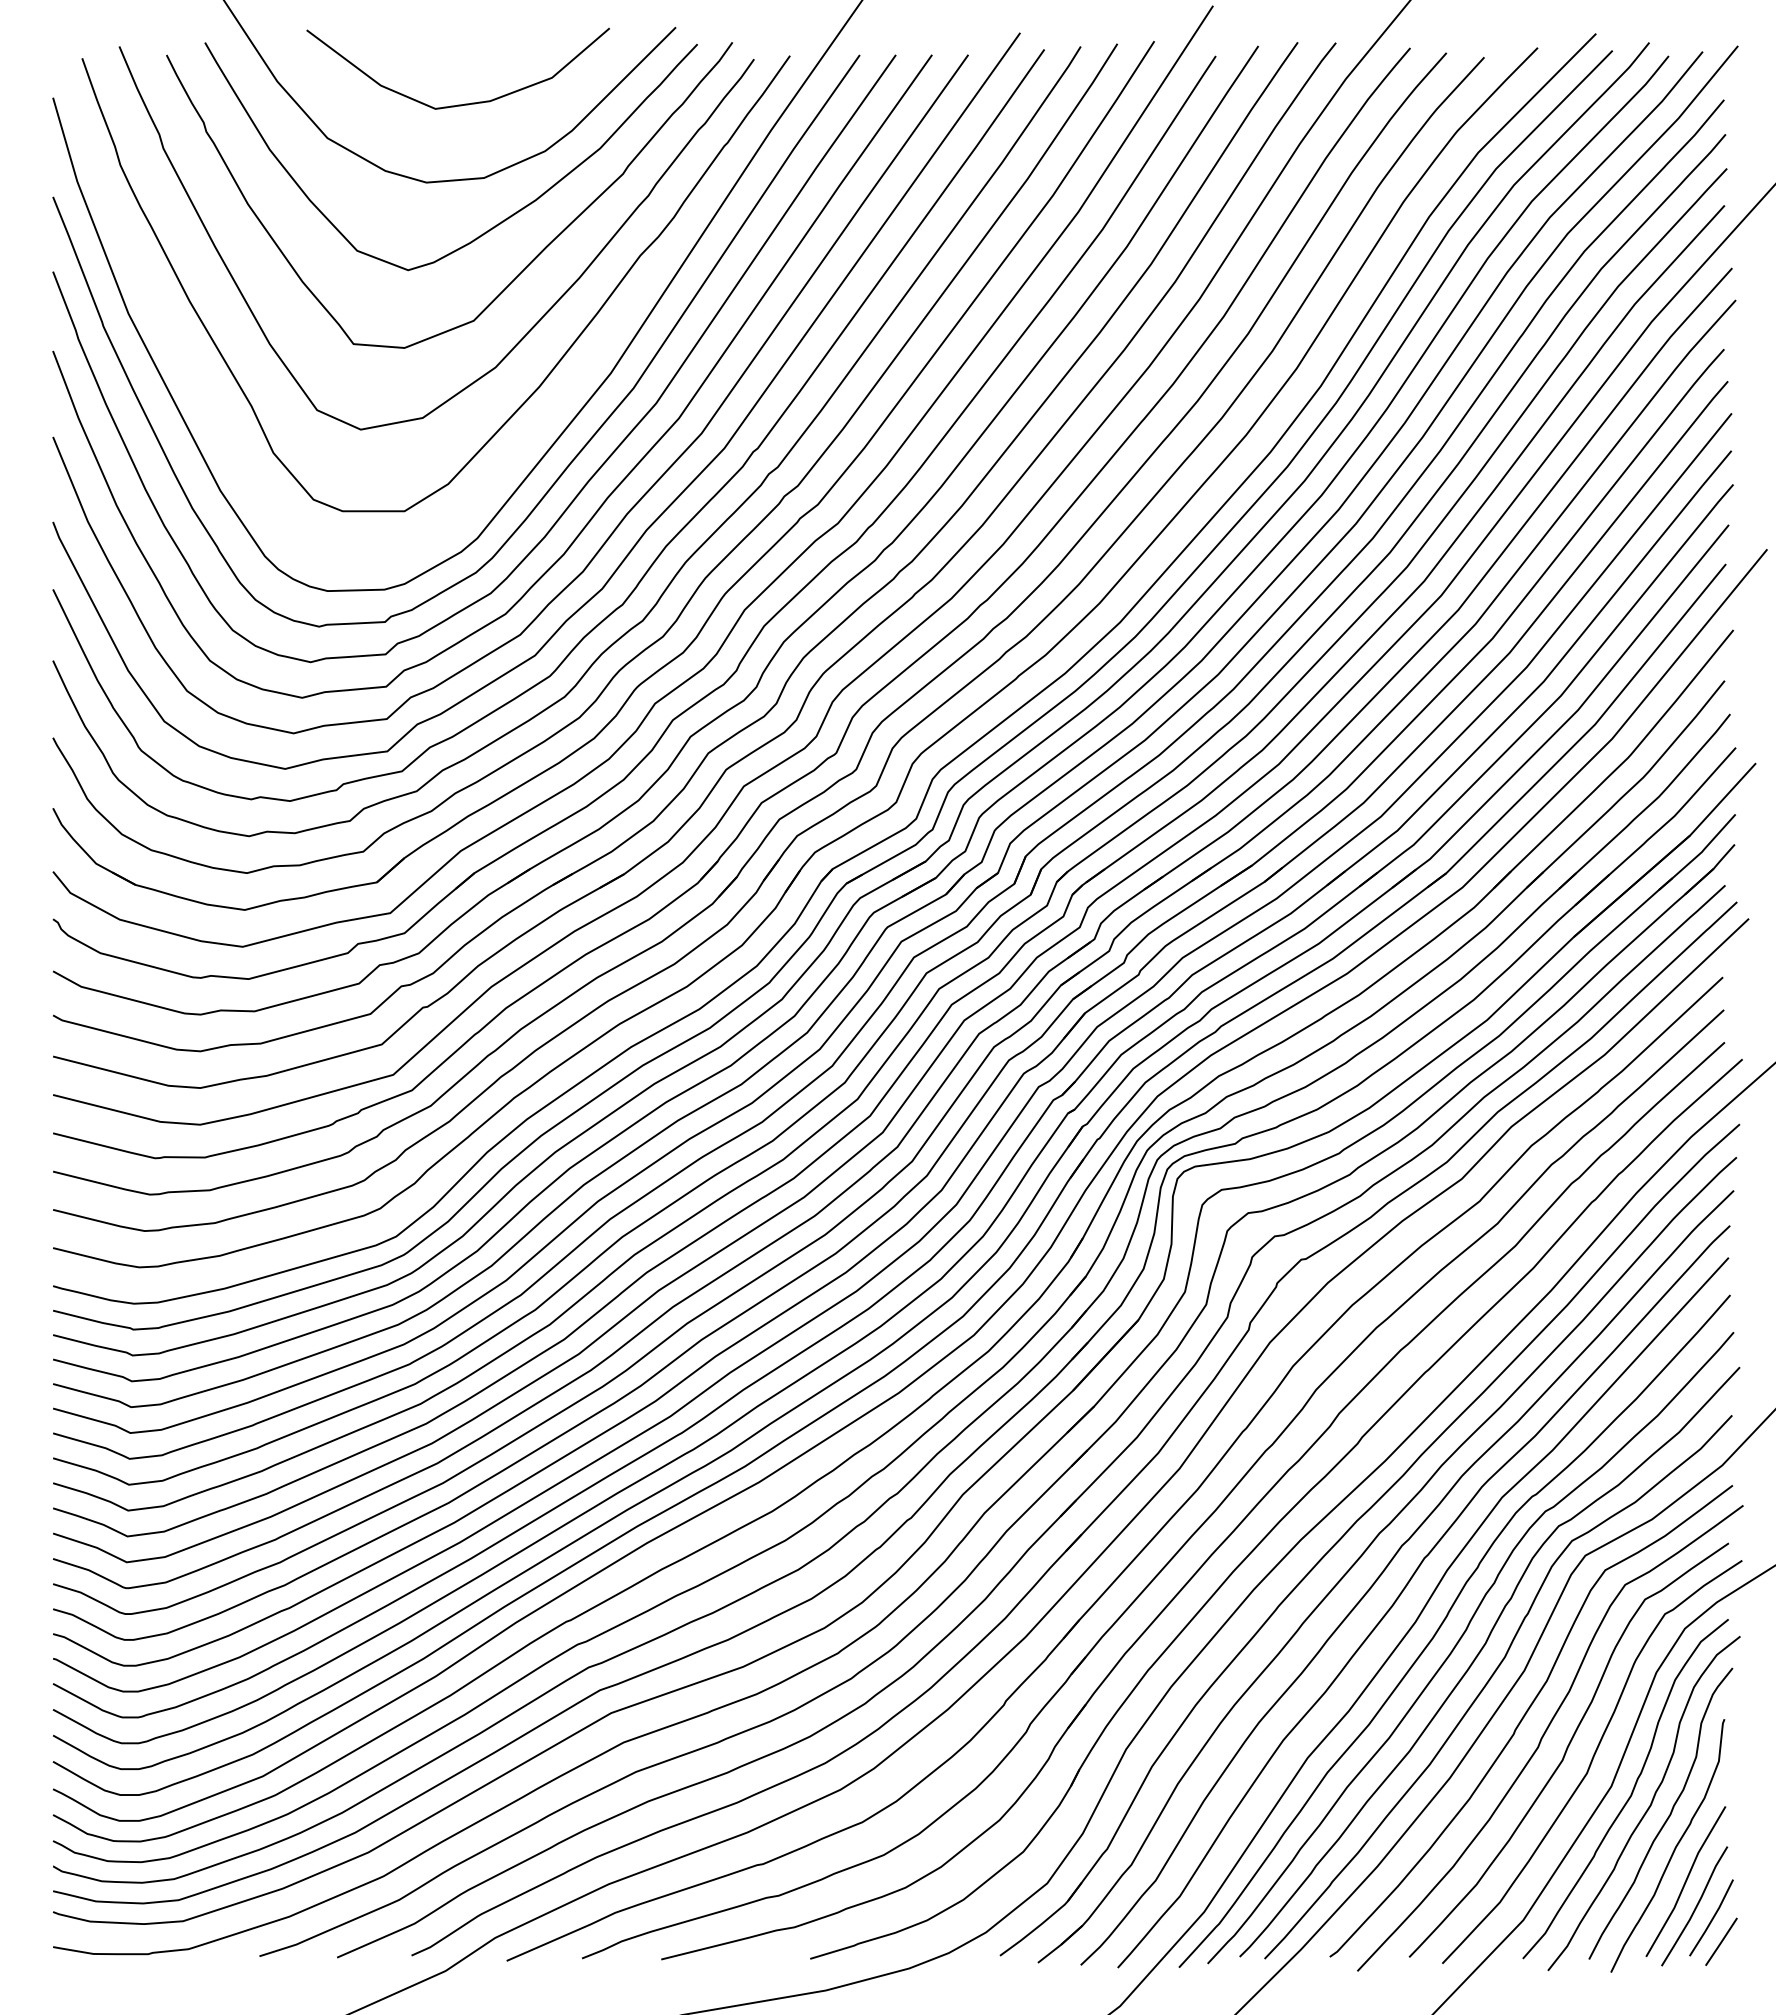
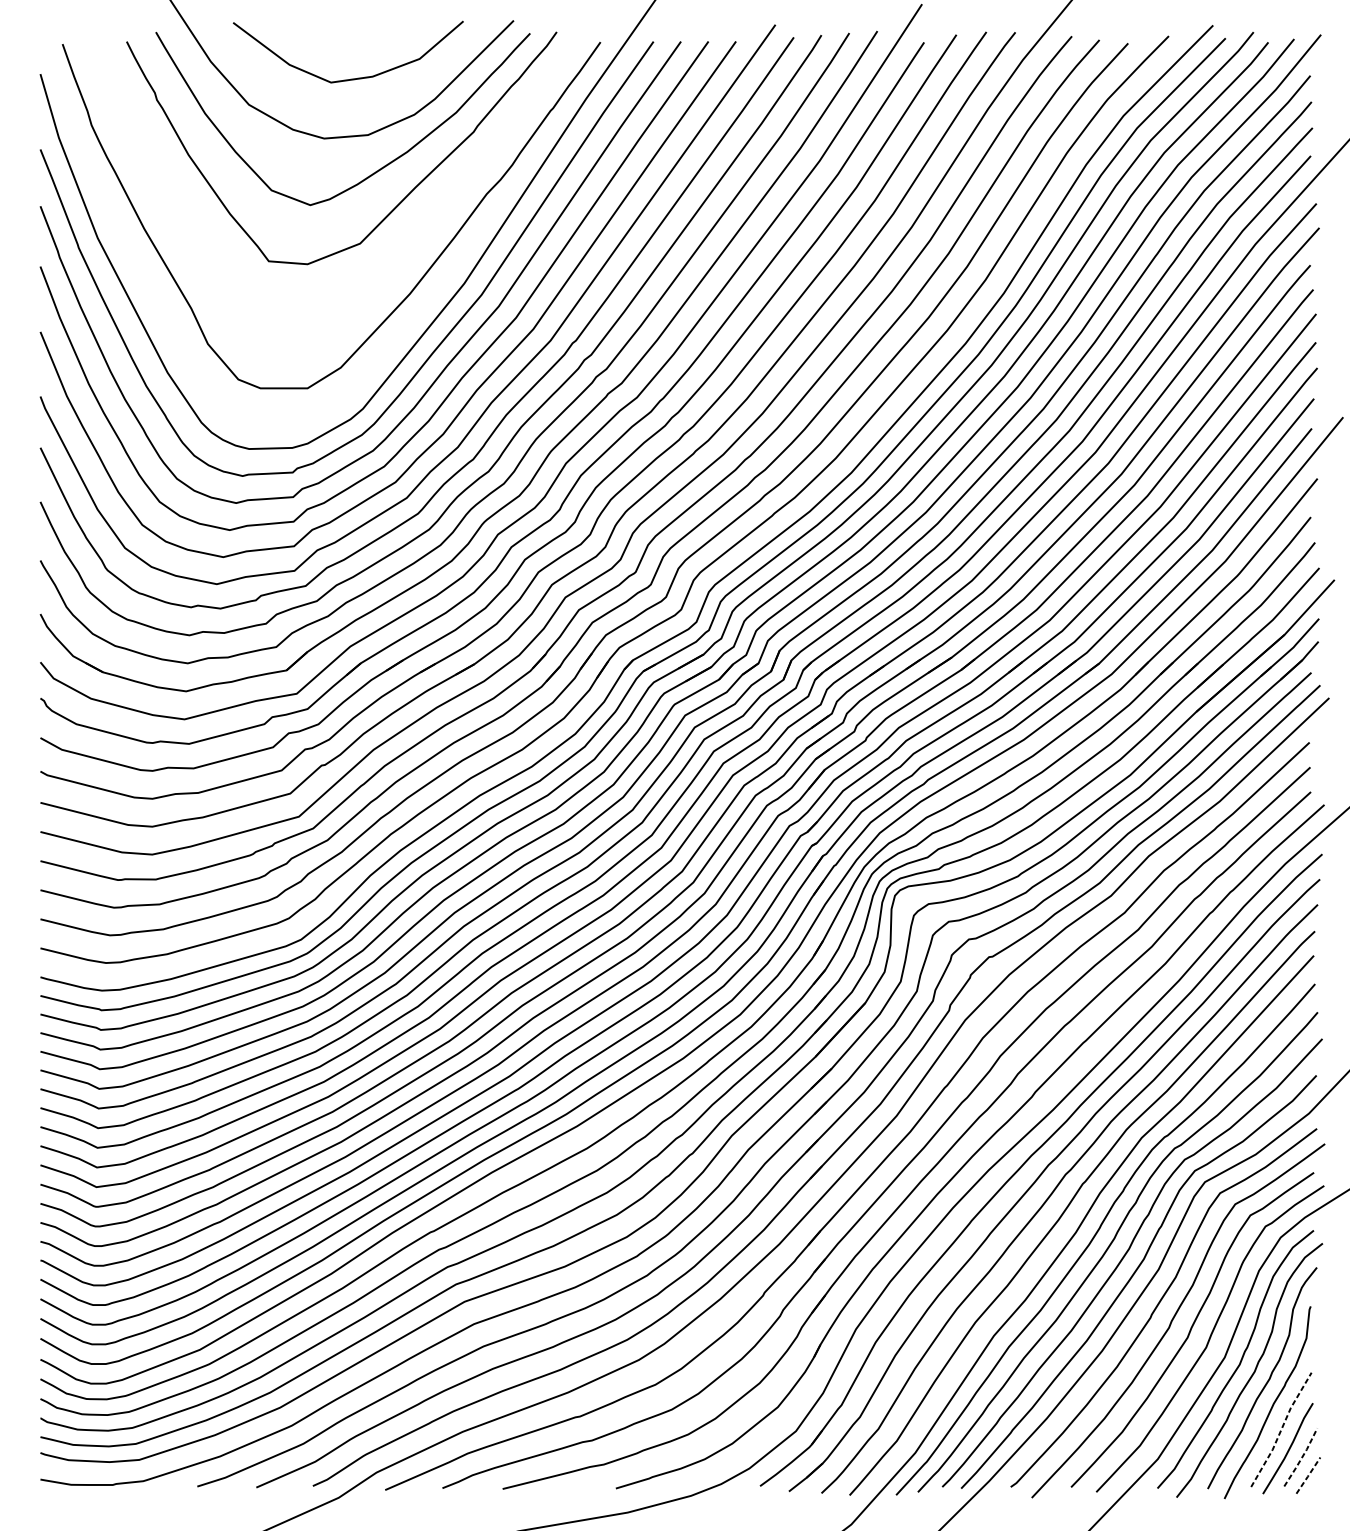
curve: (528, 330) -> (401, 250), removed
line: (1685, 1881) -> (1281, 1429), solid -> dashed
line: (1712, 1918) -> (1301, 1457), solid -> dashed
line: (1721, 1942) -> (1308, 1476), solid -> dashed

